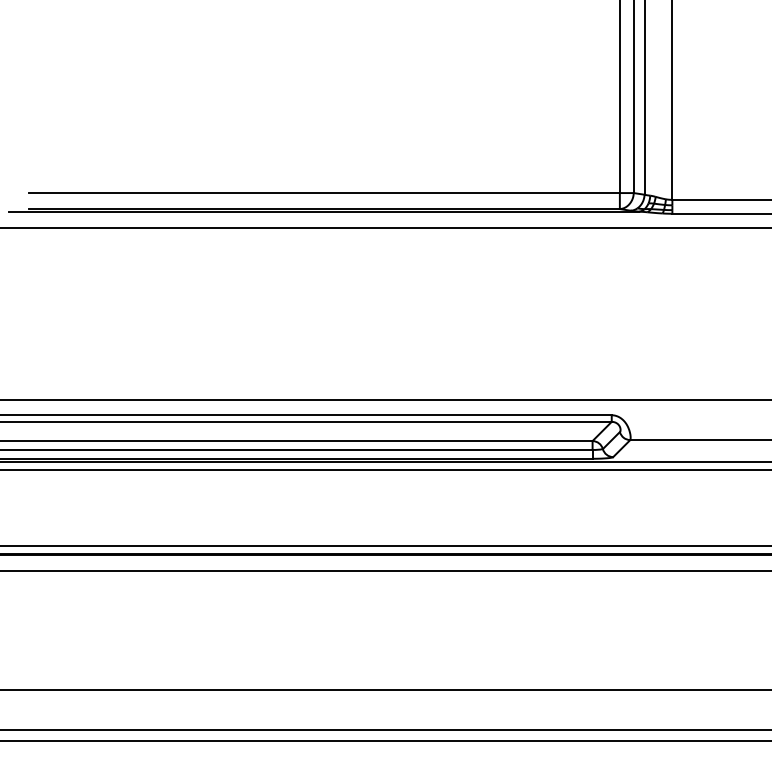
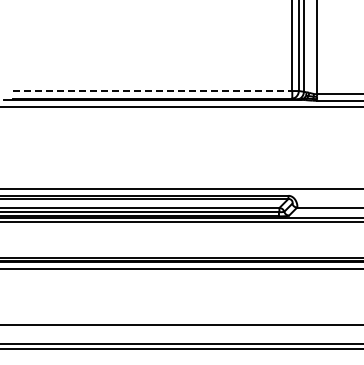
line: (325, 194) -> (153, 91), solid -> dashed

